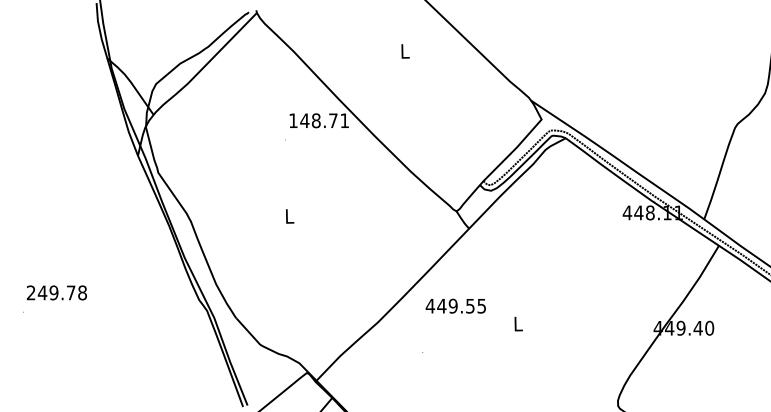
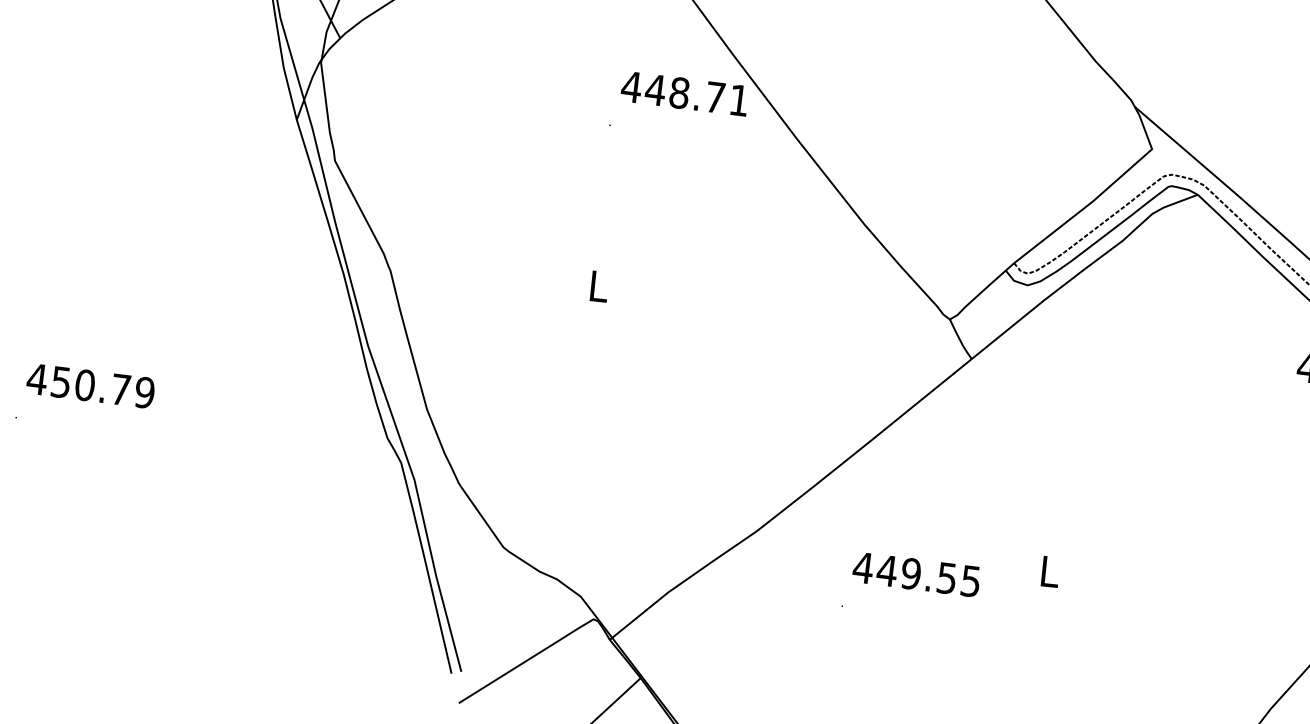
text: (293, 120) -> (631, 86), 148.71 -> 448.71
text: (56, 292) -> (90, 385), 249.78 -> 450.79
text: (455, 305) -> (916, 573), moved

